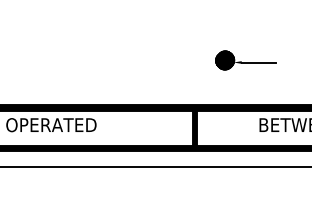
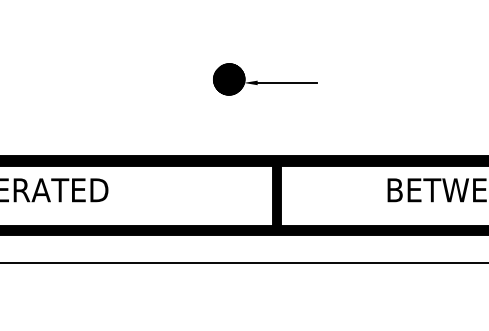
part: (245, 60) -> (264, 79), moved

